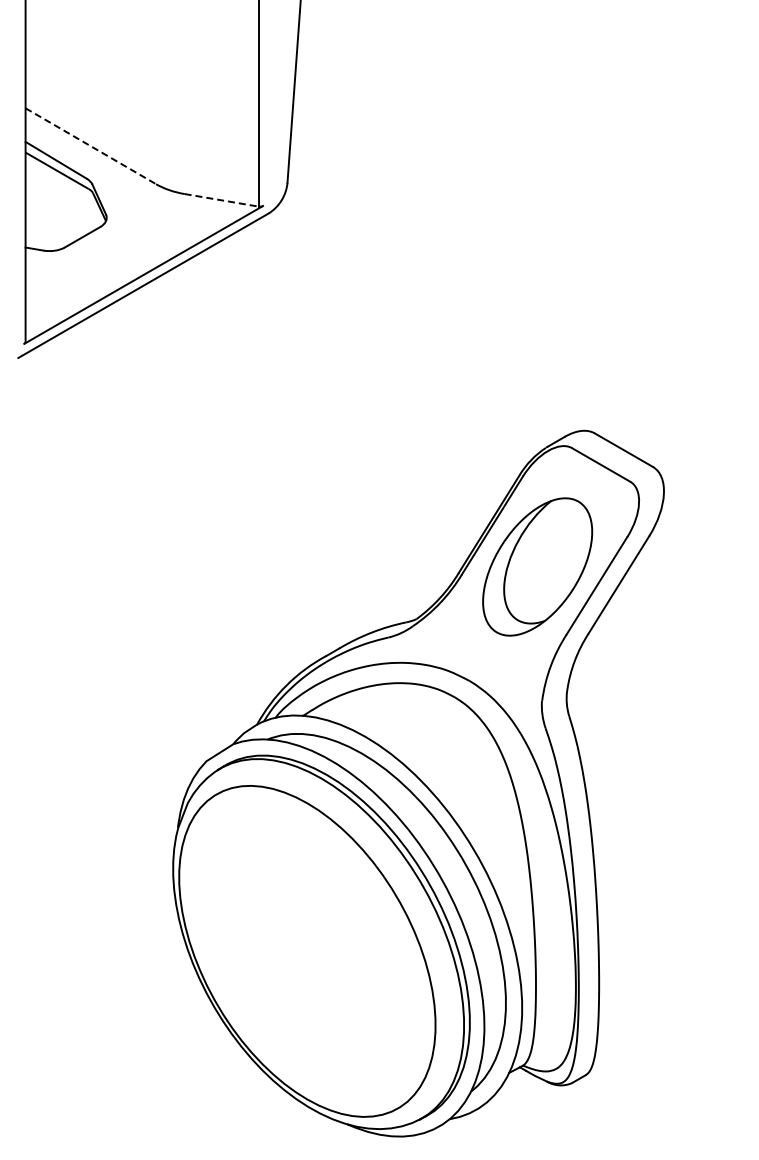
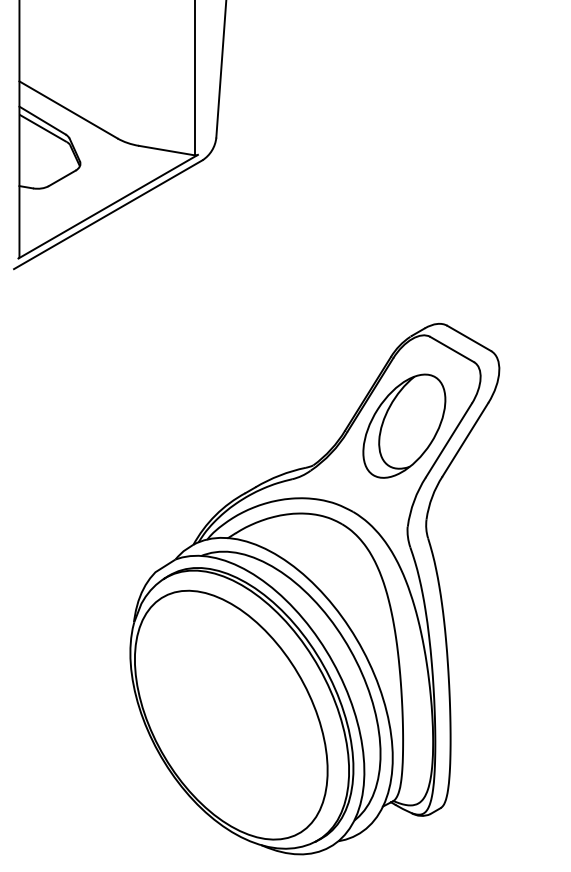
line: (91, 146) -> (69, 110), dashed -> solid
line: (221, 200) -> (166, 150), dashed -> solid

